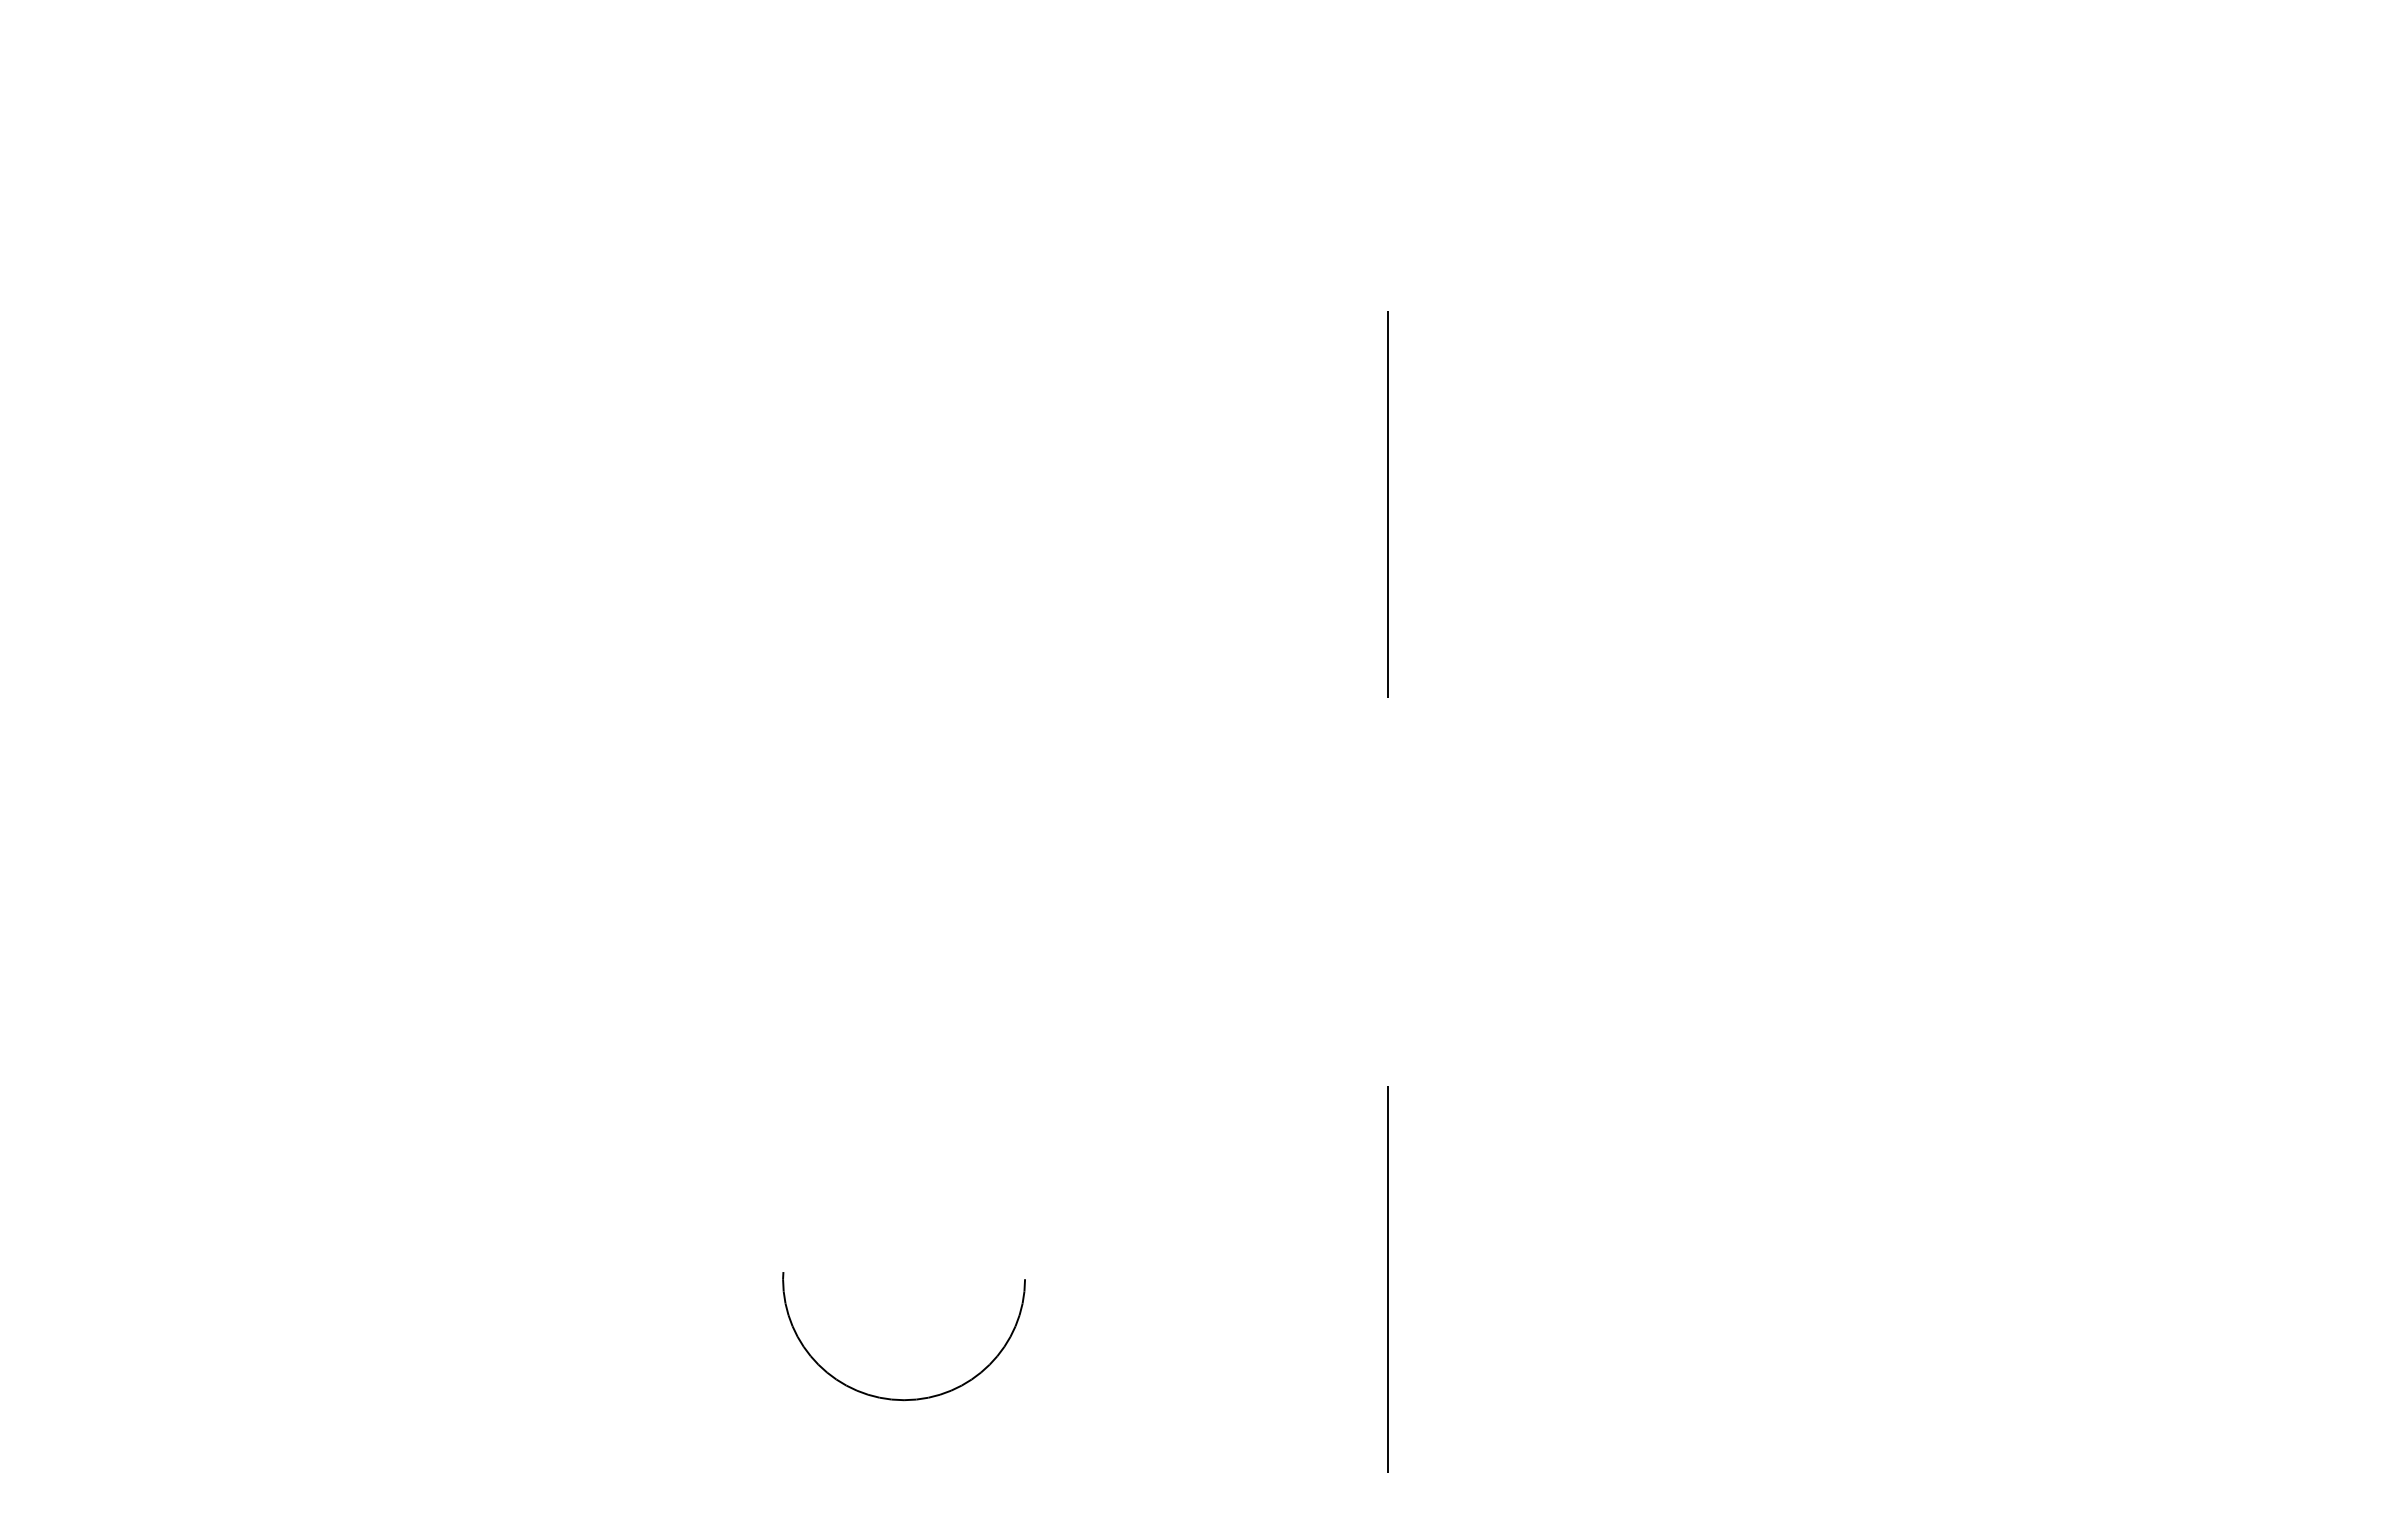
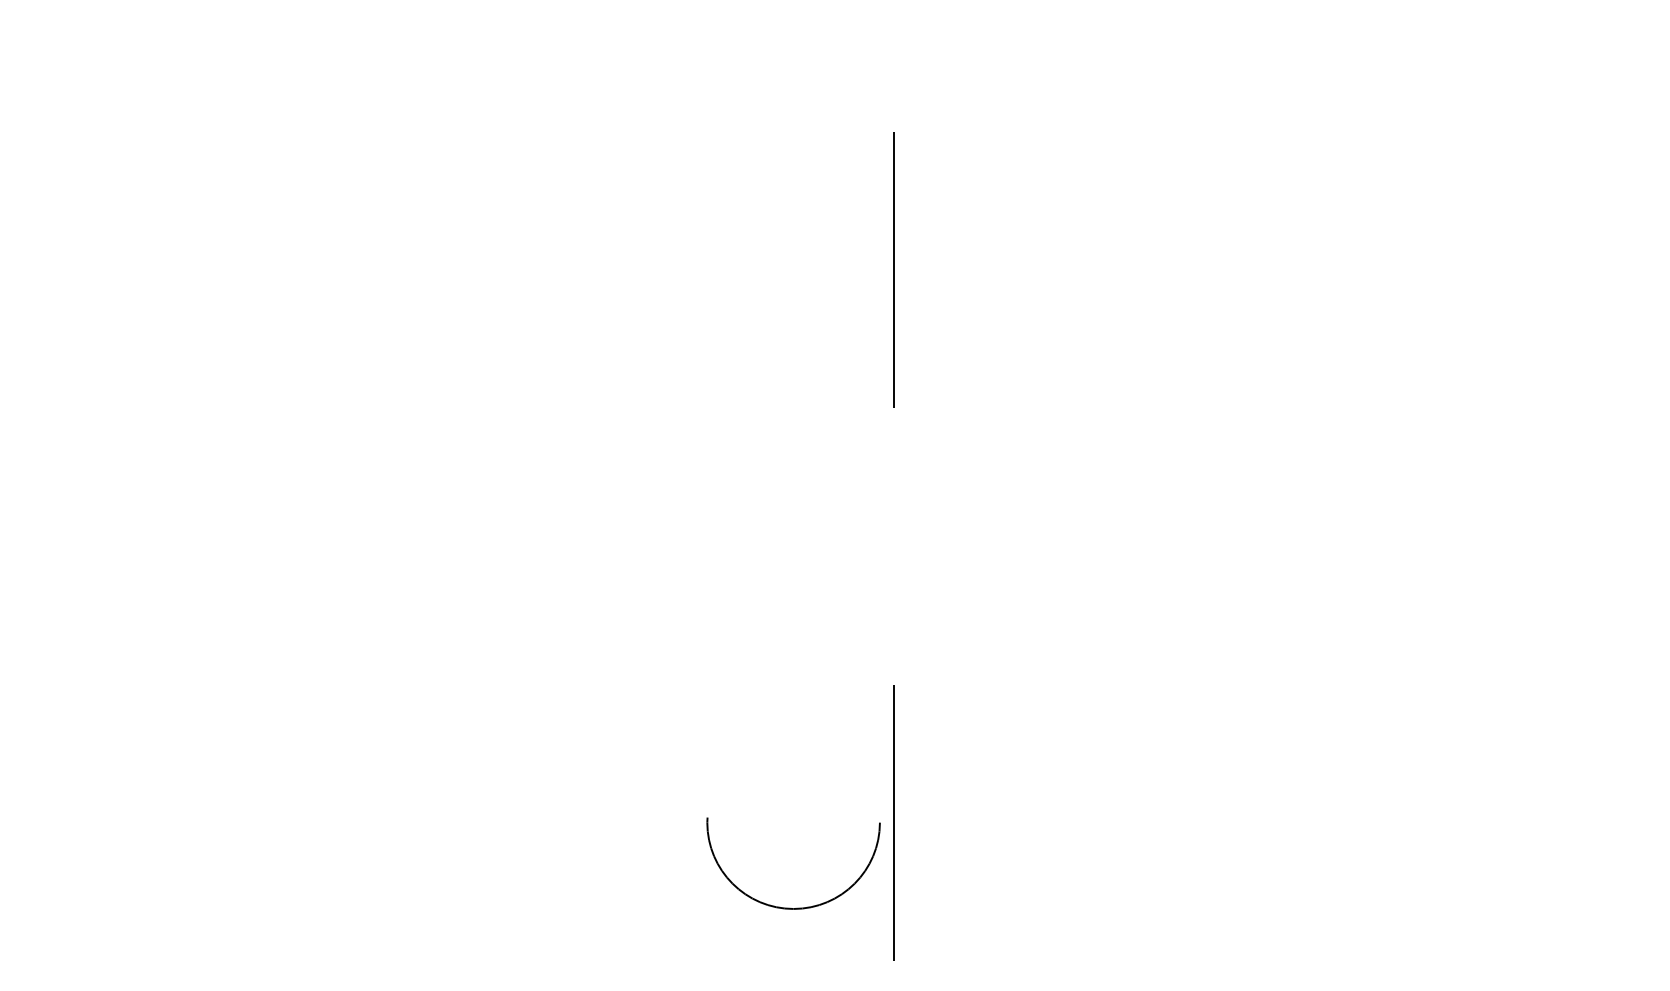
circle: (903, 1336) -> (793, 863), moved

